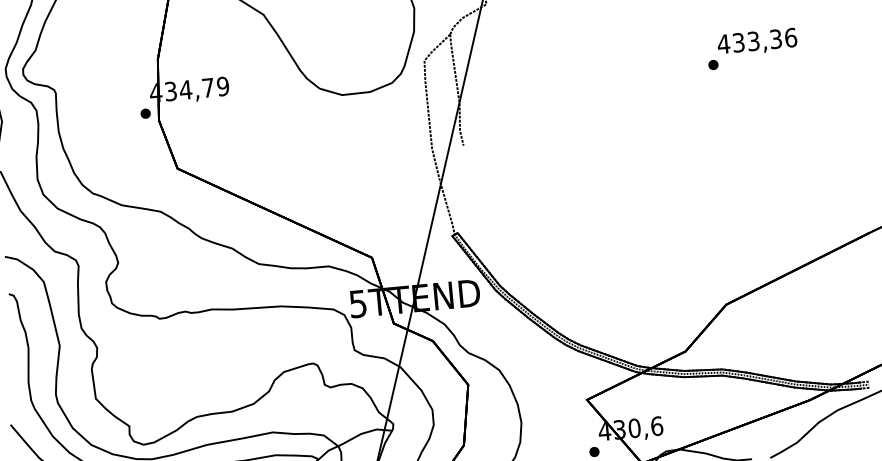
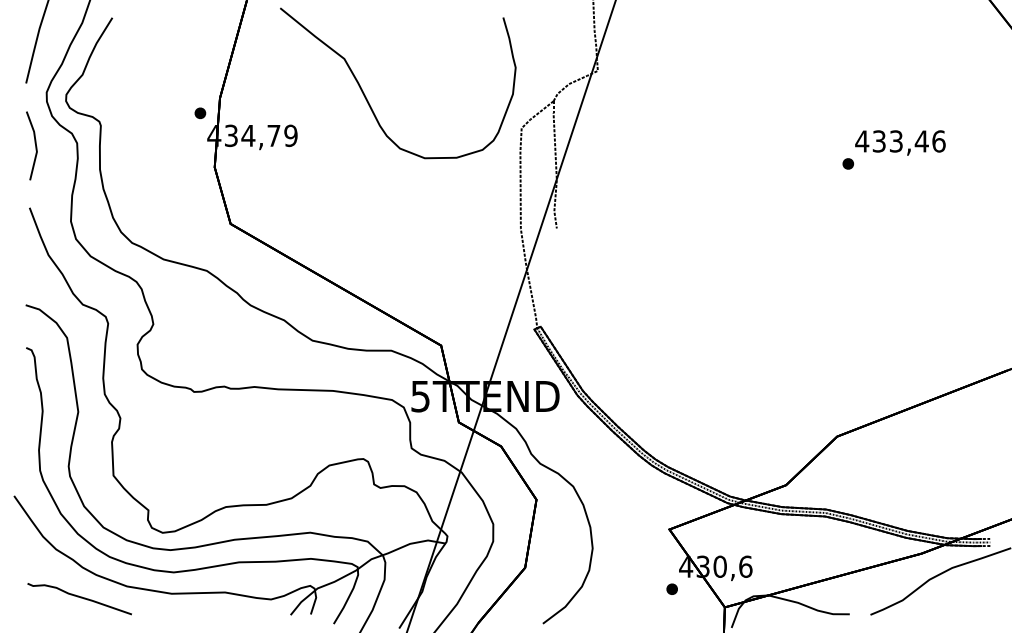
text: (775, 39) -> (921, 141), 433,36 -> 433,46
part: (145, 112) -> (200, 112), moved

